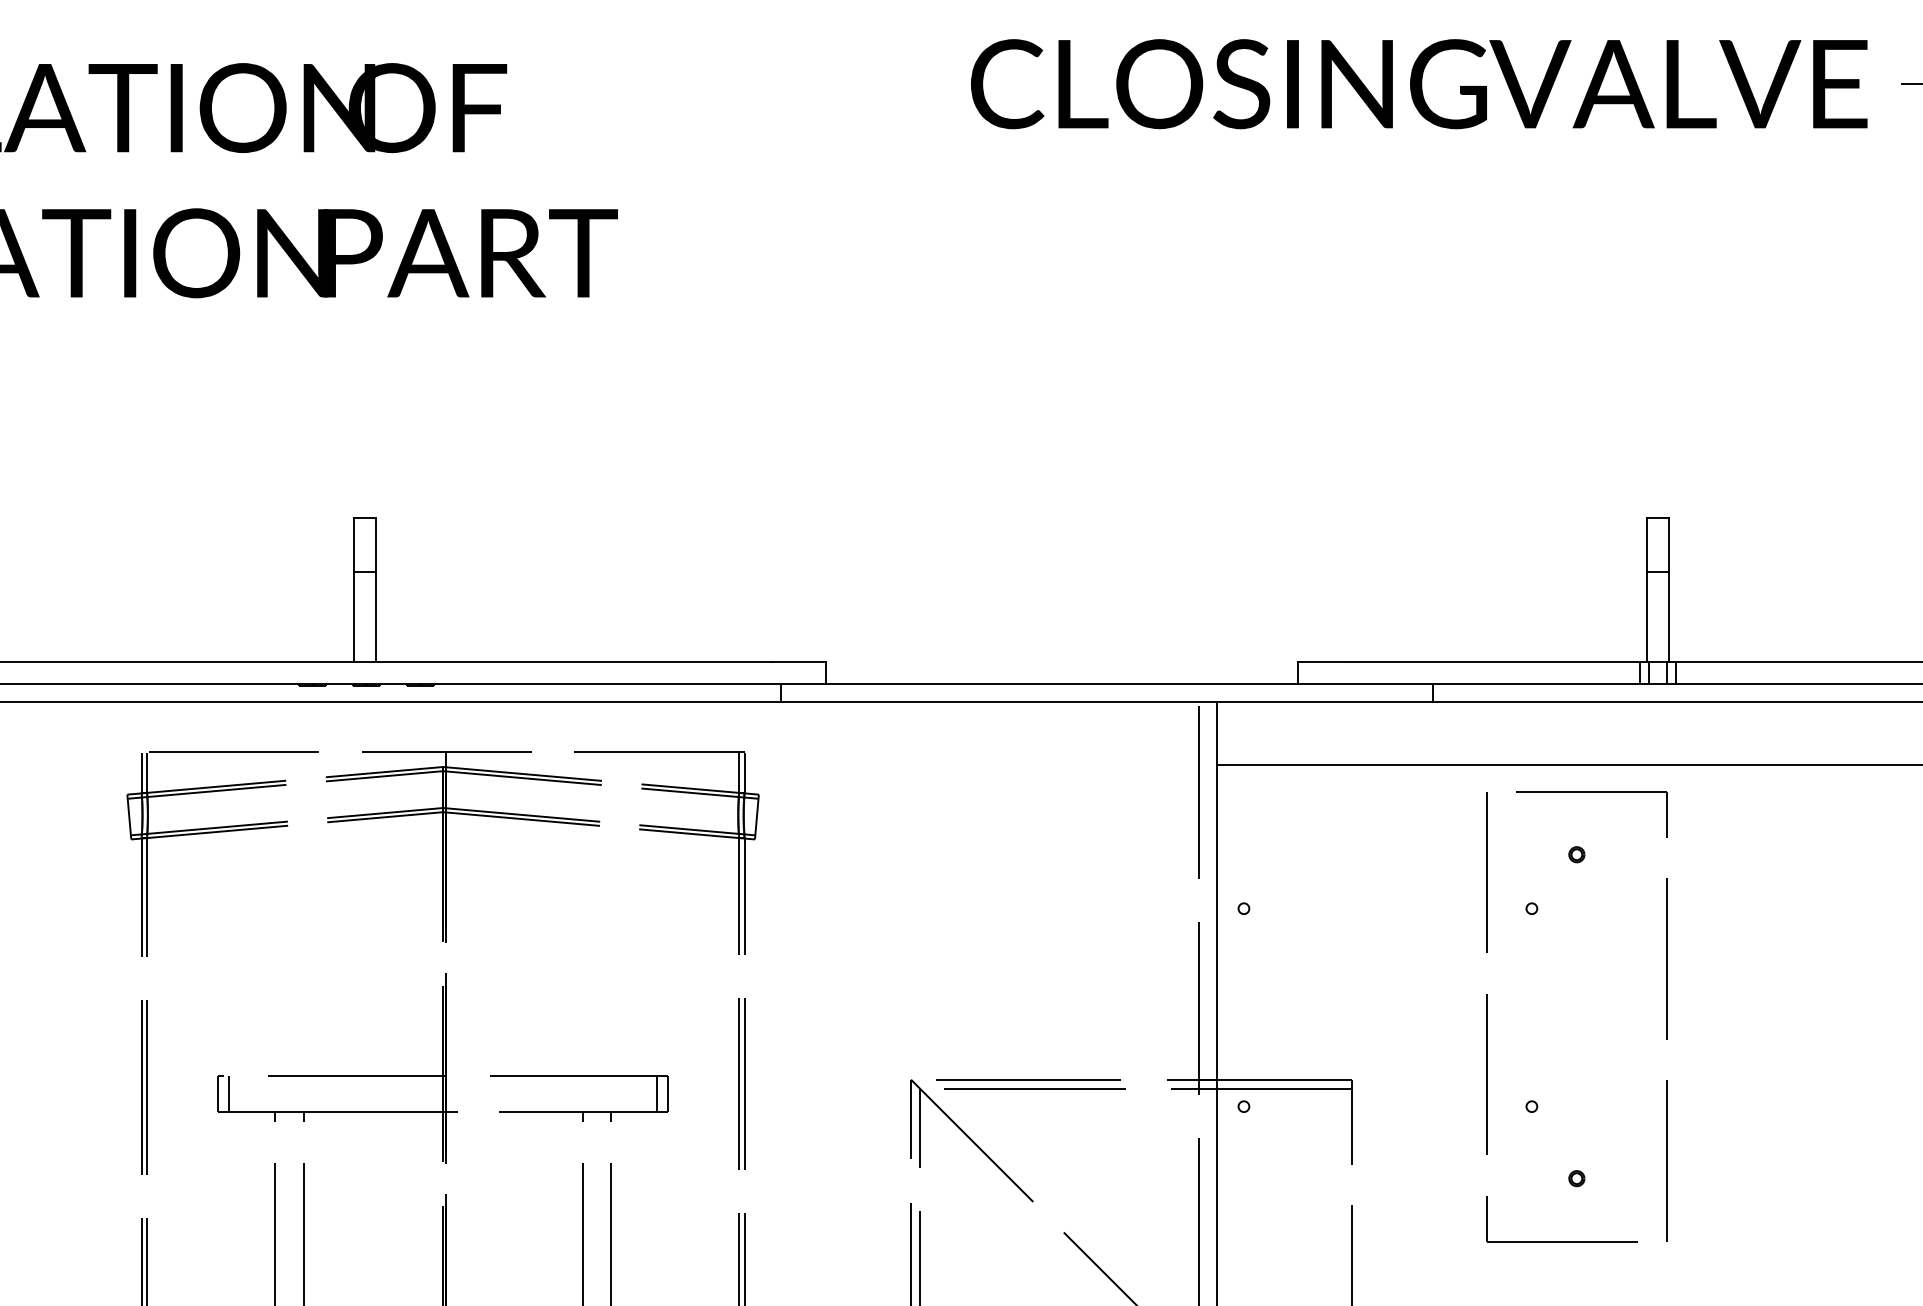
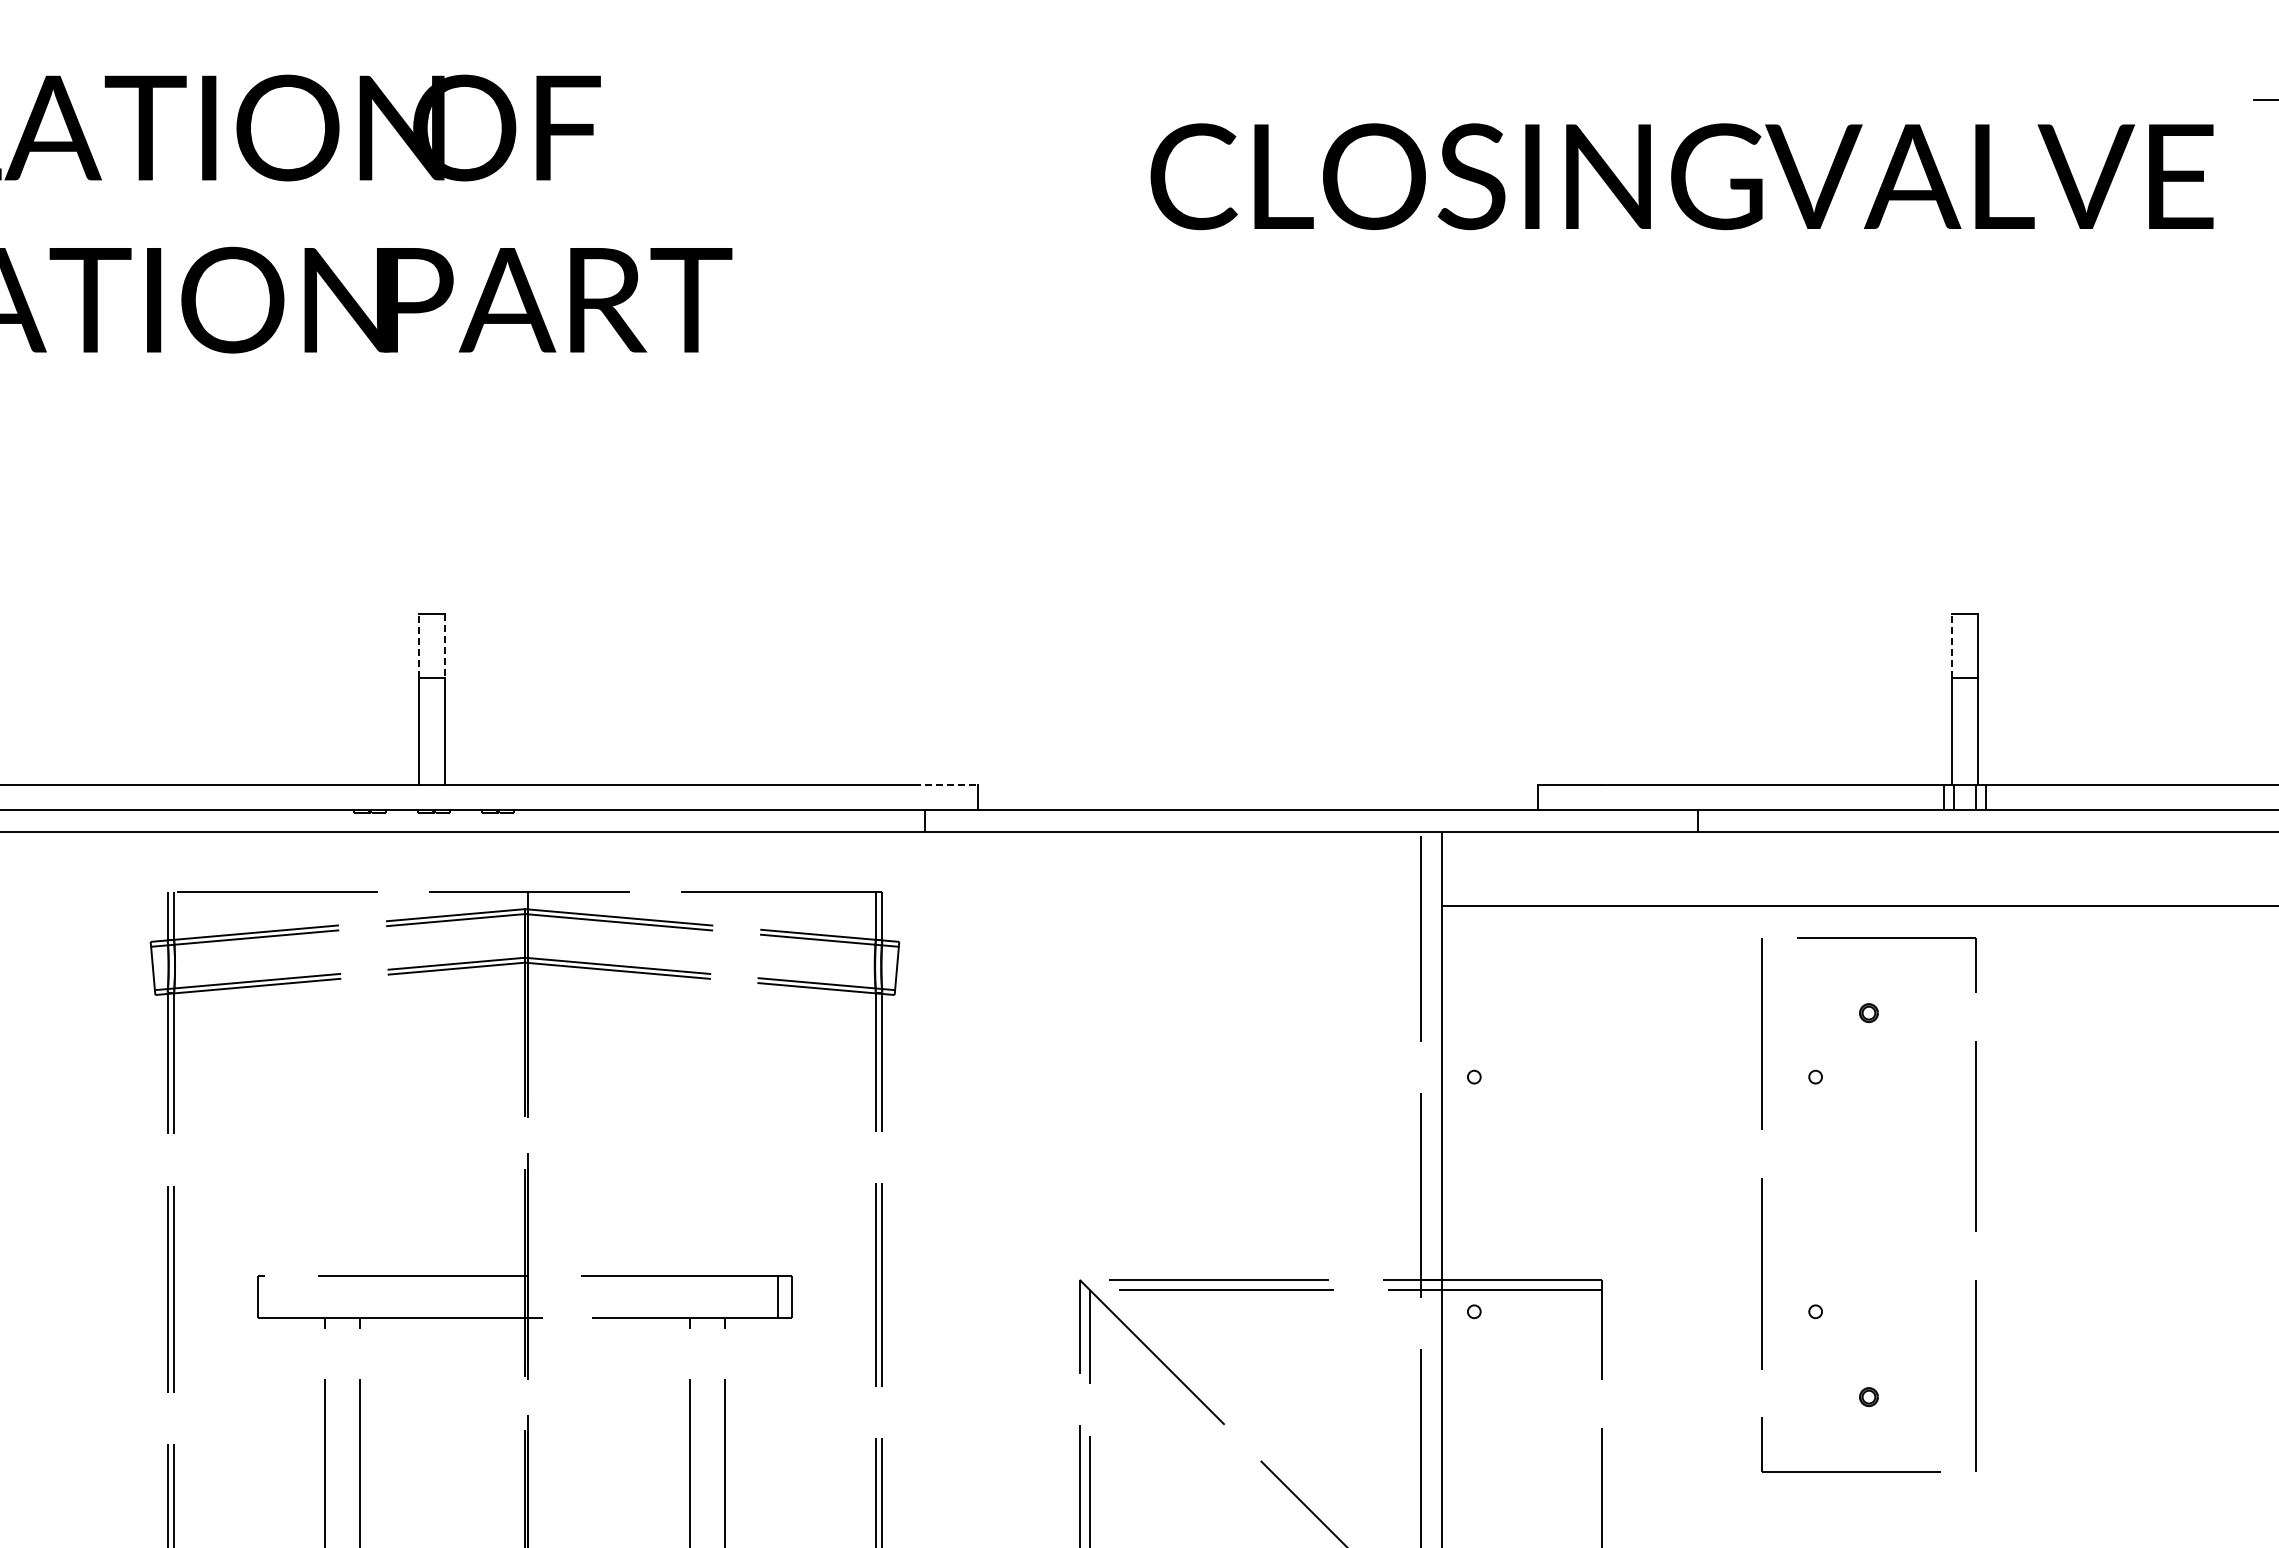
text: (1418, 83) -> (1681, 176), moved
line: (354, 545) -> (419, 646), solid -> dashed
line: (376, 545) -> (445, 646), solid -> dashed
line: (1647, 545) -> (1952, 646), solid -> dashed
line: (798, 661) -> (946, 784), solid -> dashed
line: (229, 1093) -> (271, 1296), removed

